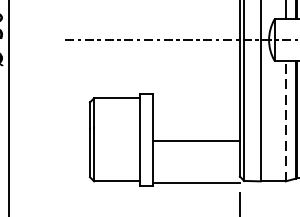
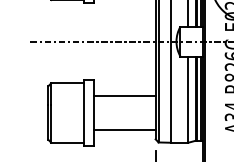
line: (285, 120) -> (188, 99), dashed -> solid
line: (196, 140) -> (124, 95), moved
line: (196, 183) -> (124, 130), moved

